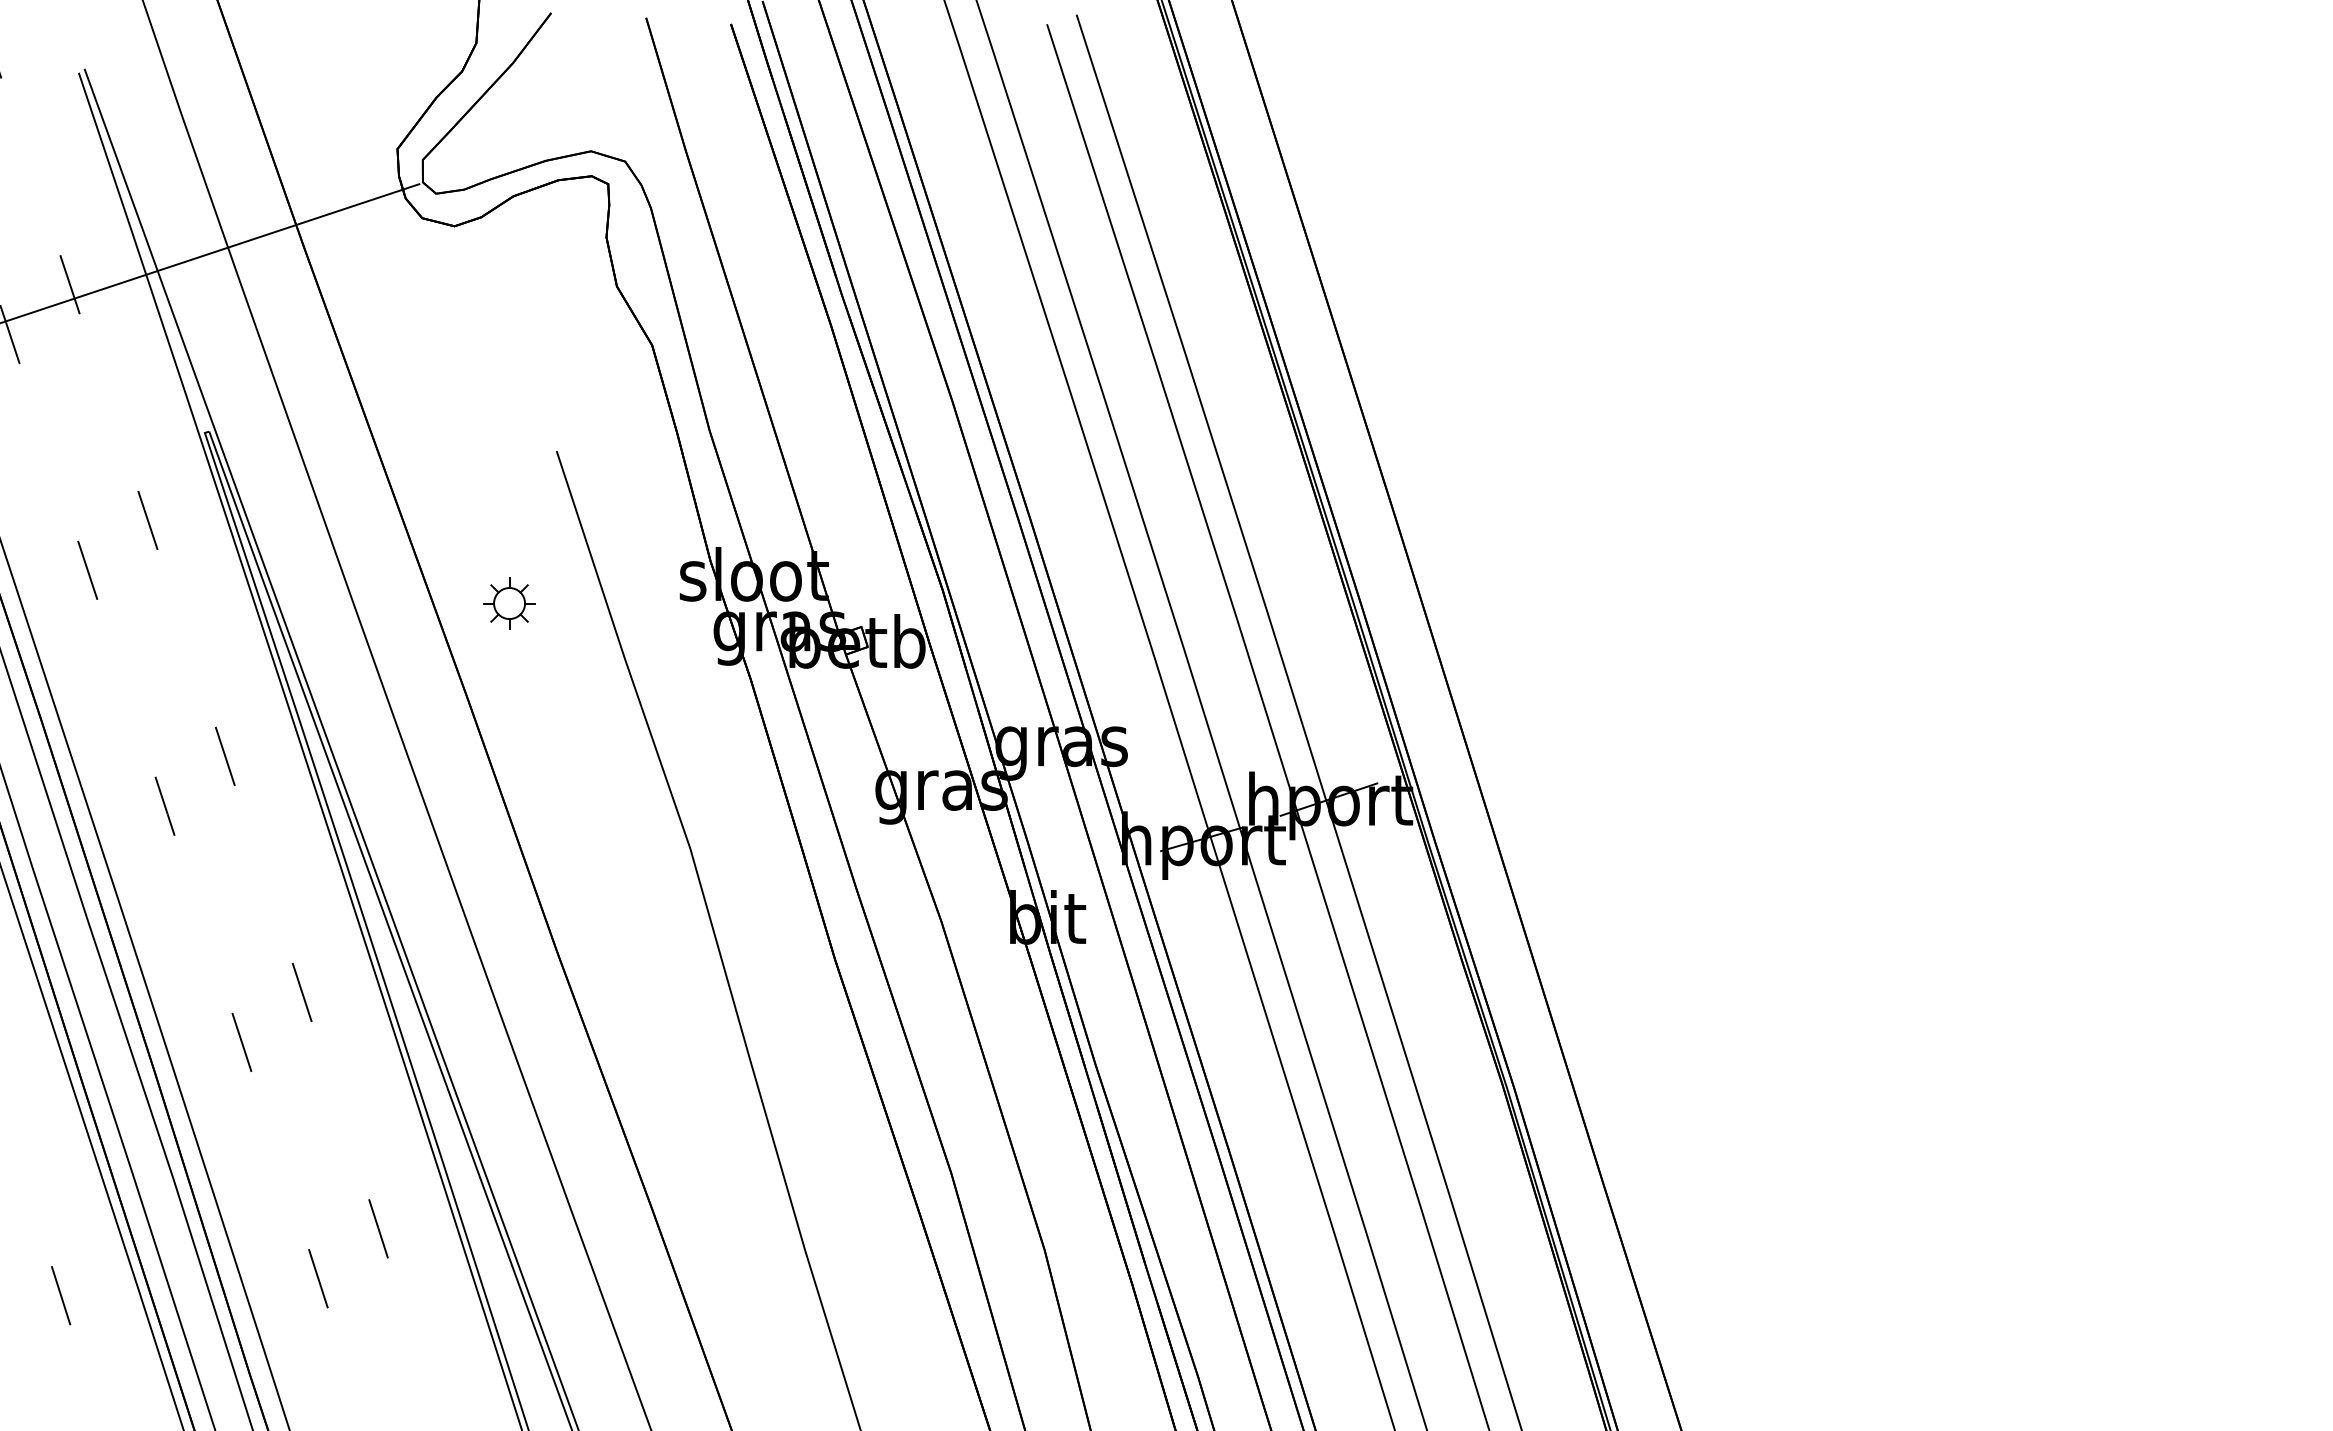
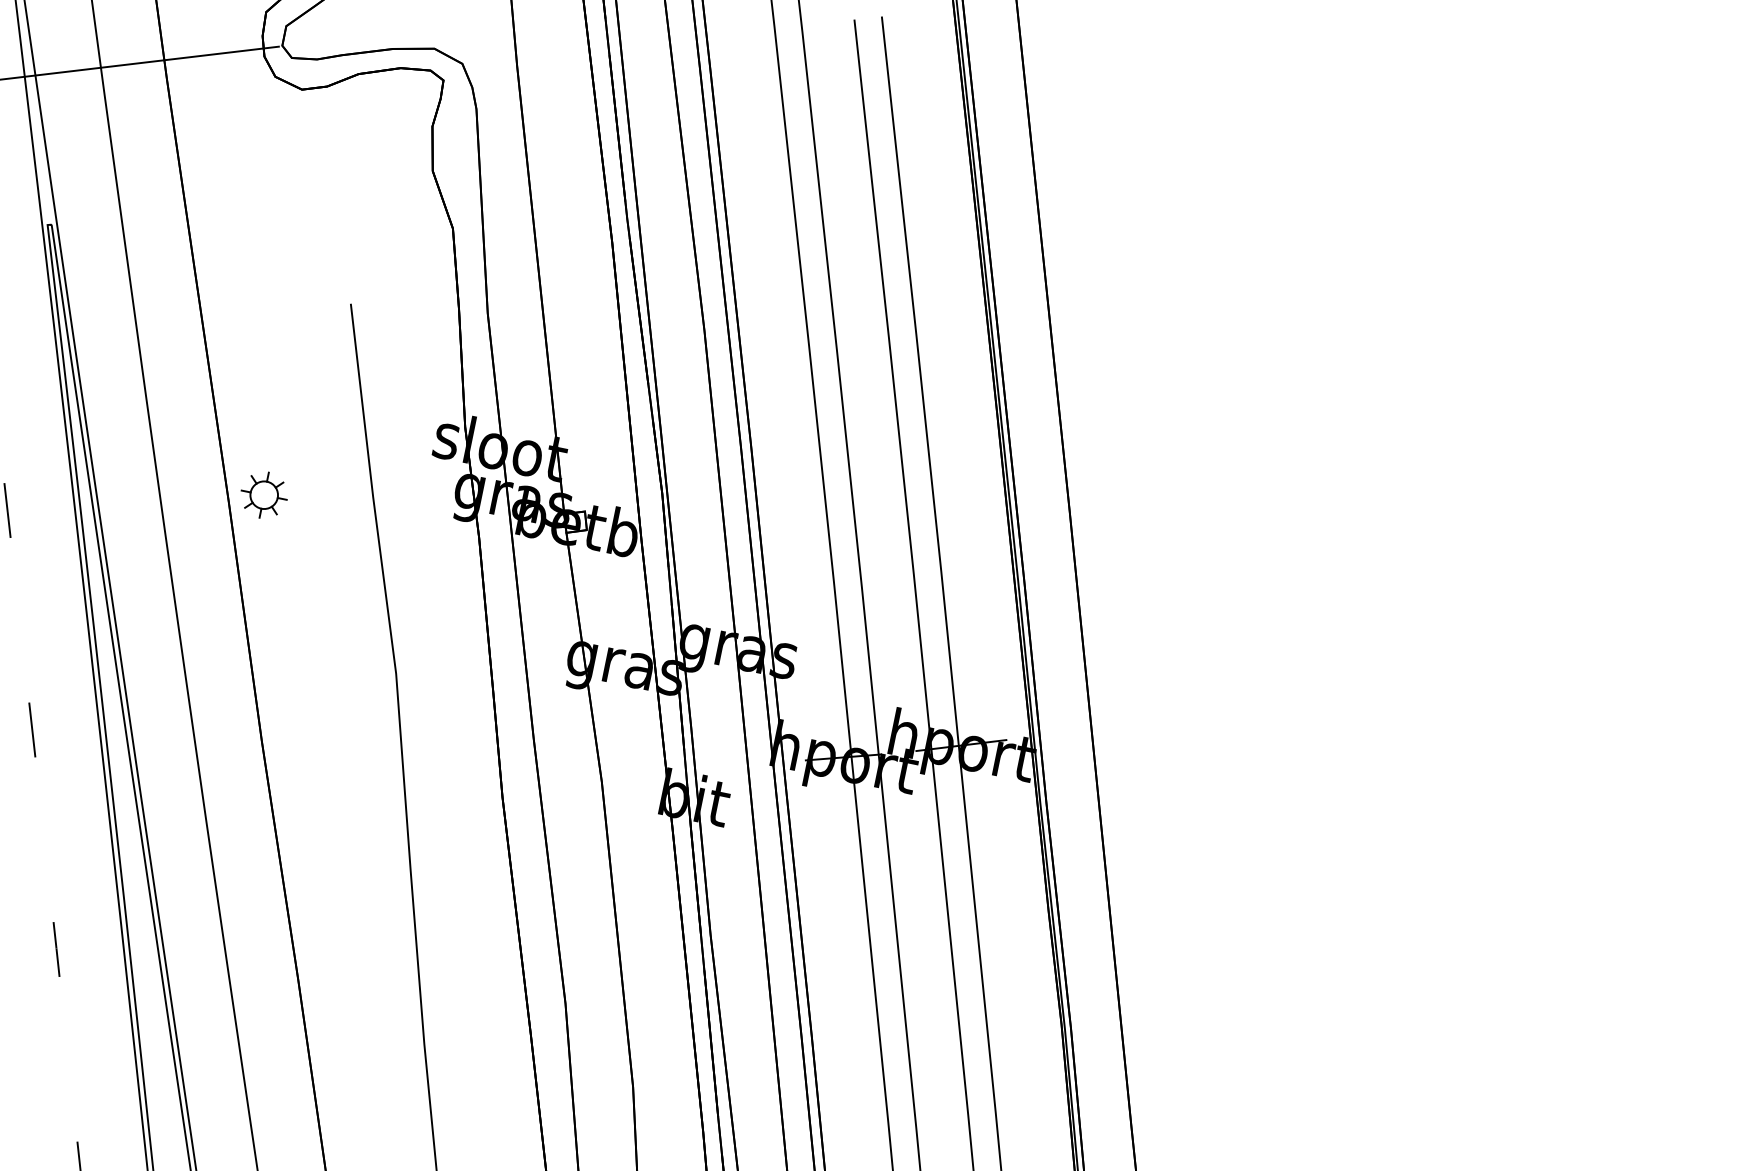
part: (509, 603) -> (264, 495), moved

